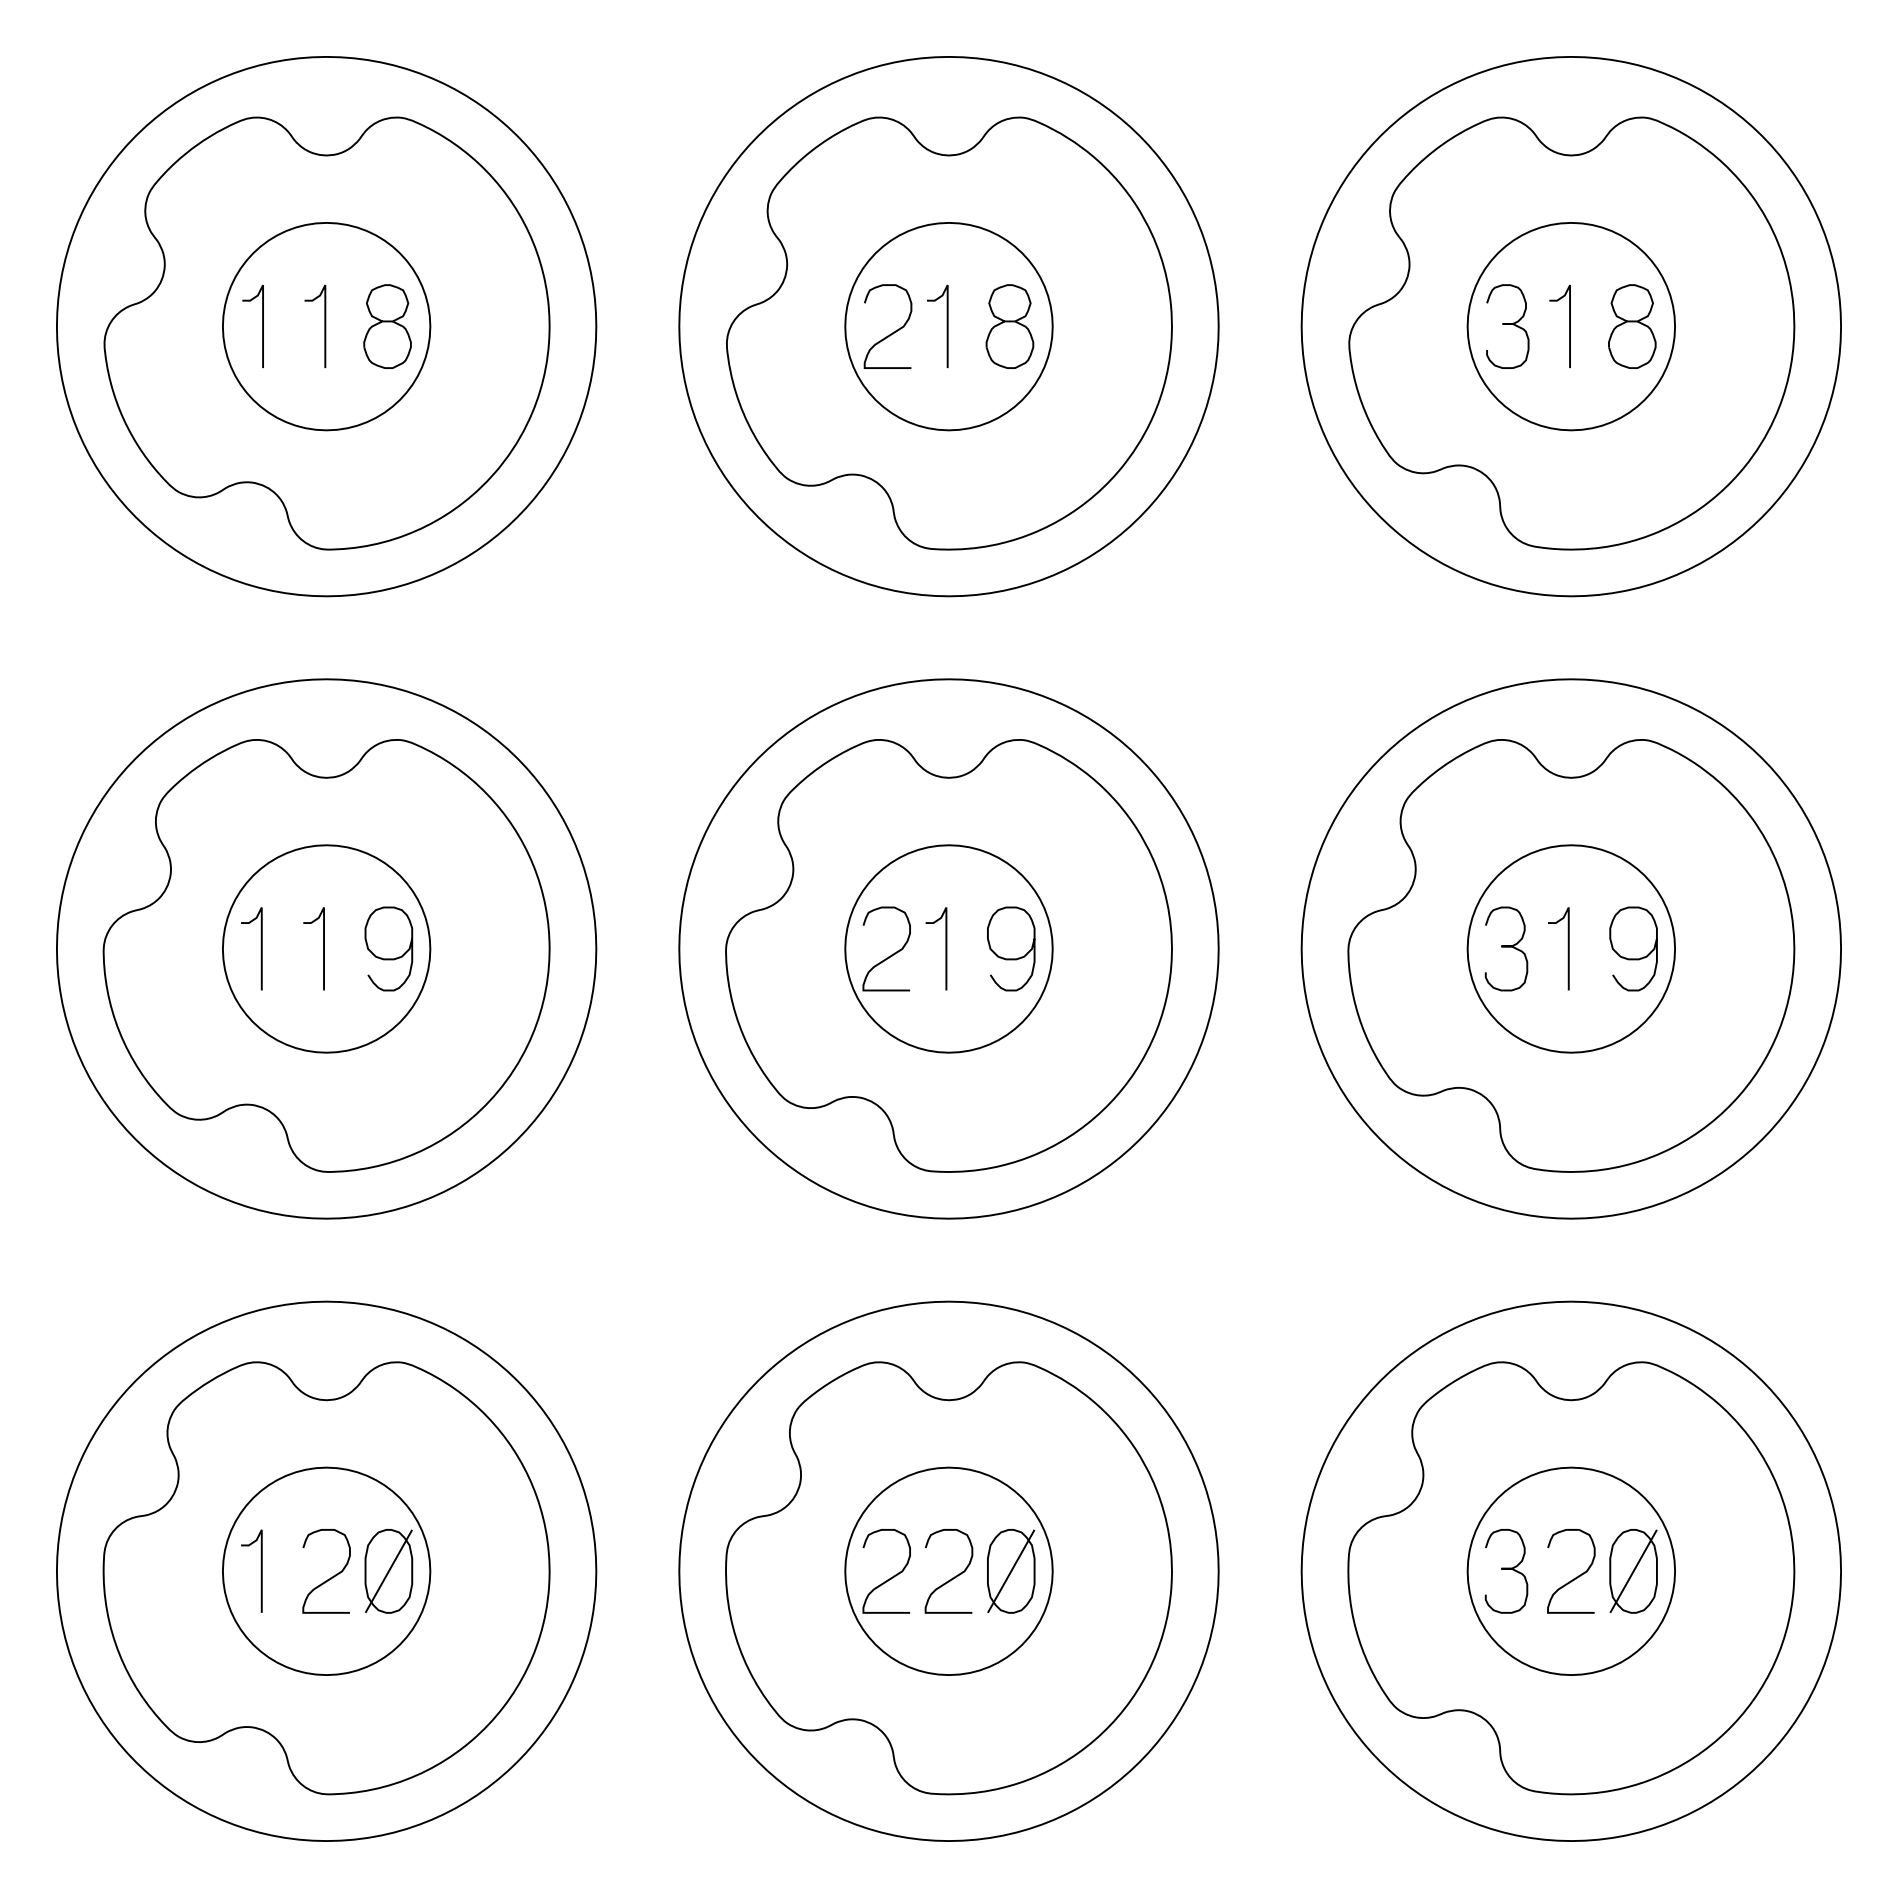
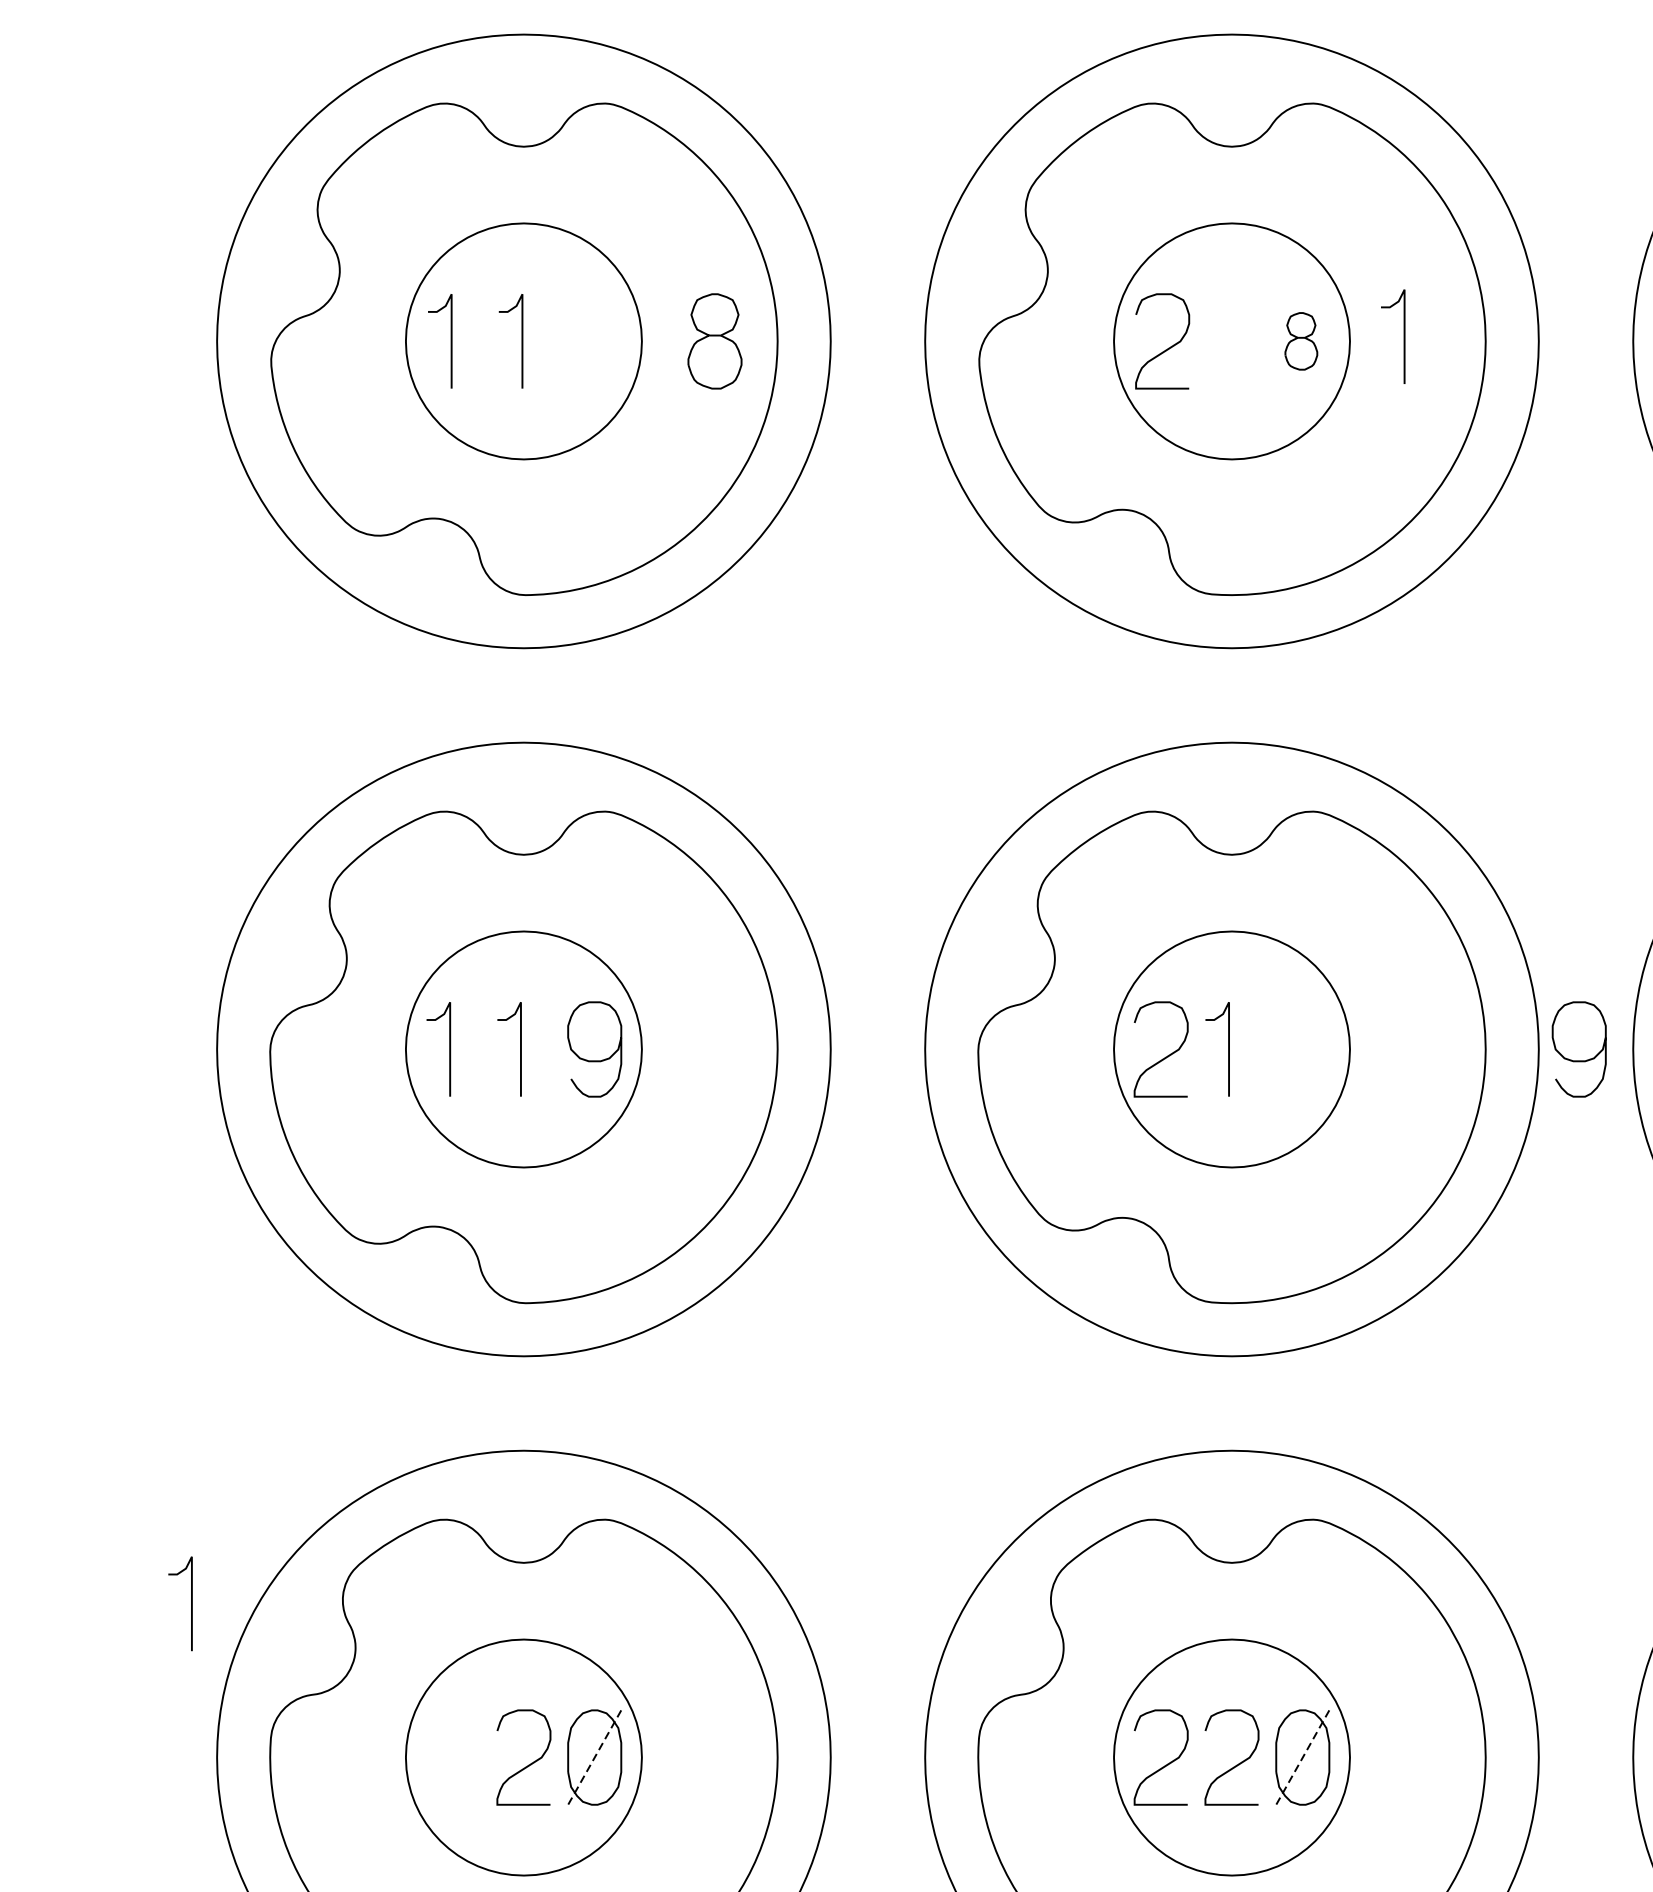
curve: (946, 325) -> (1403, 335), moved
part: (387, 326) -> (714, 341), moved
part: (1009, 326) -> (1300, 341), size x0.6
curve: (1011, 958) -> (1579, 1060), moved
curve: (260, 1570) -> (190, 1602), moved
line: (388, 1571) -> (594, 1757), solid -> dashed
line: (1011, 1571) -> (1303, 1757), solid -> dashed

